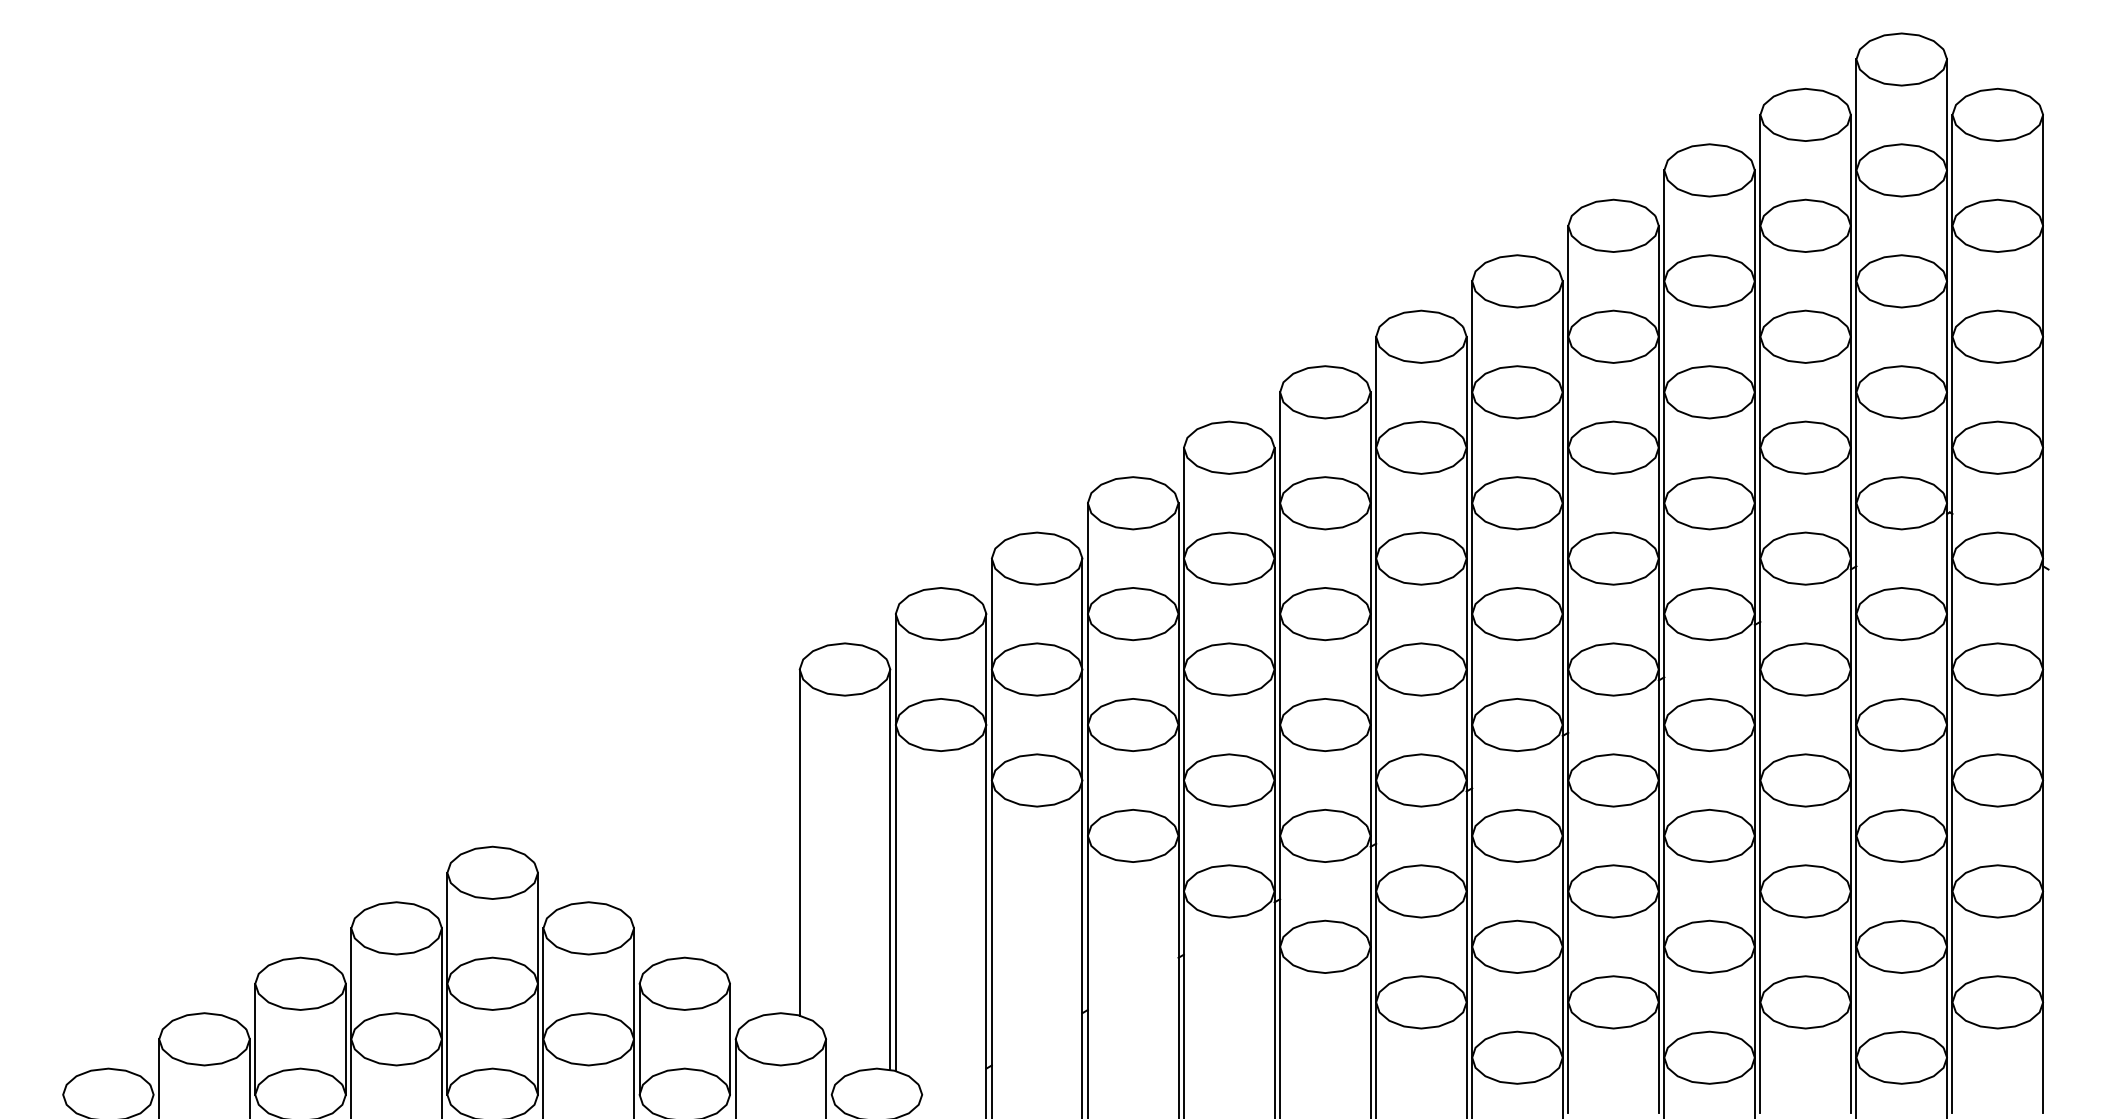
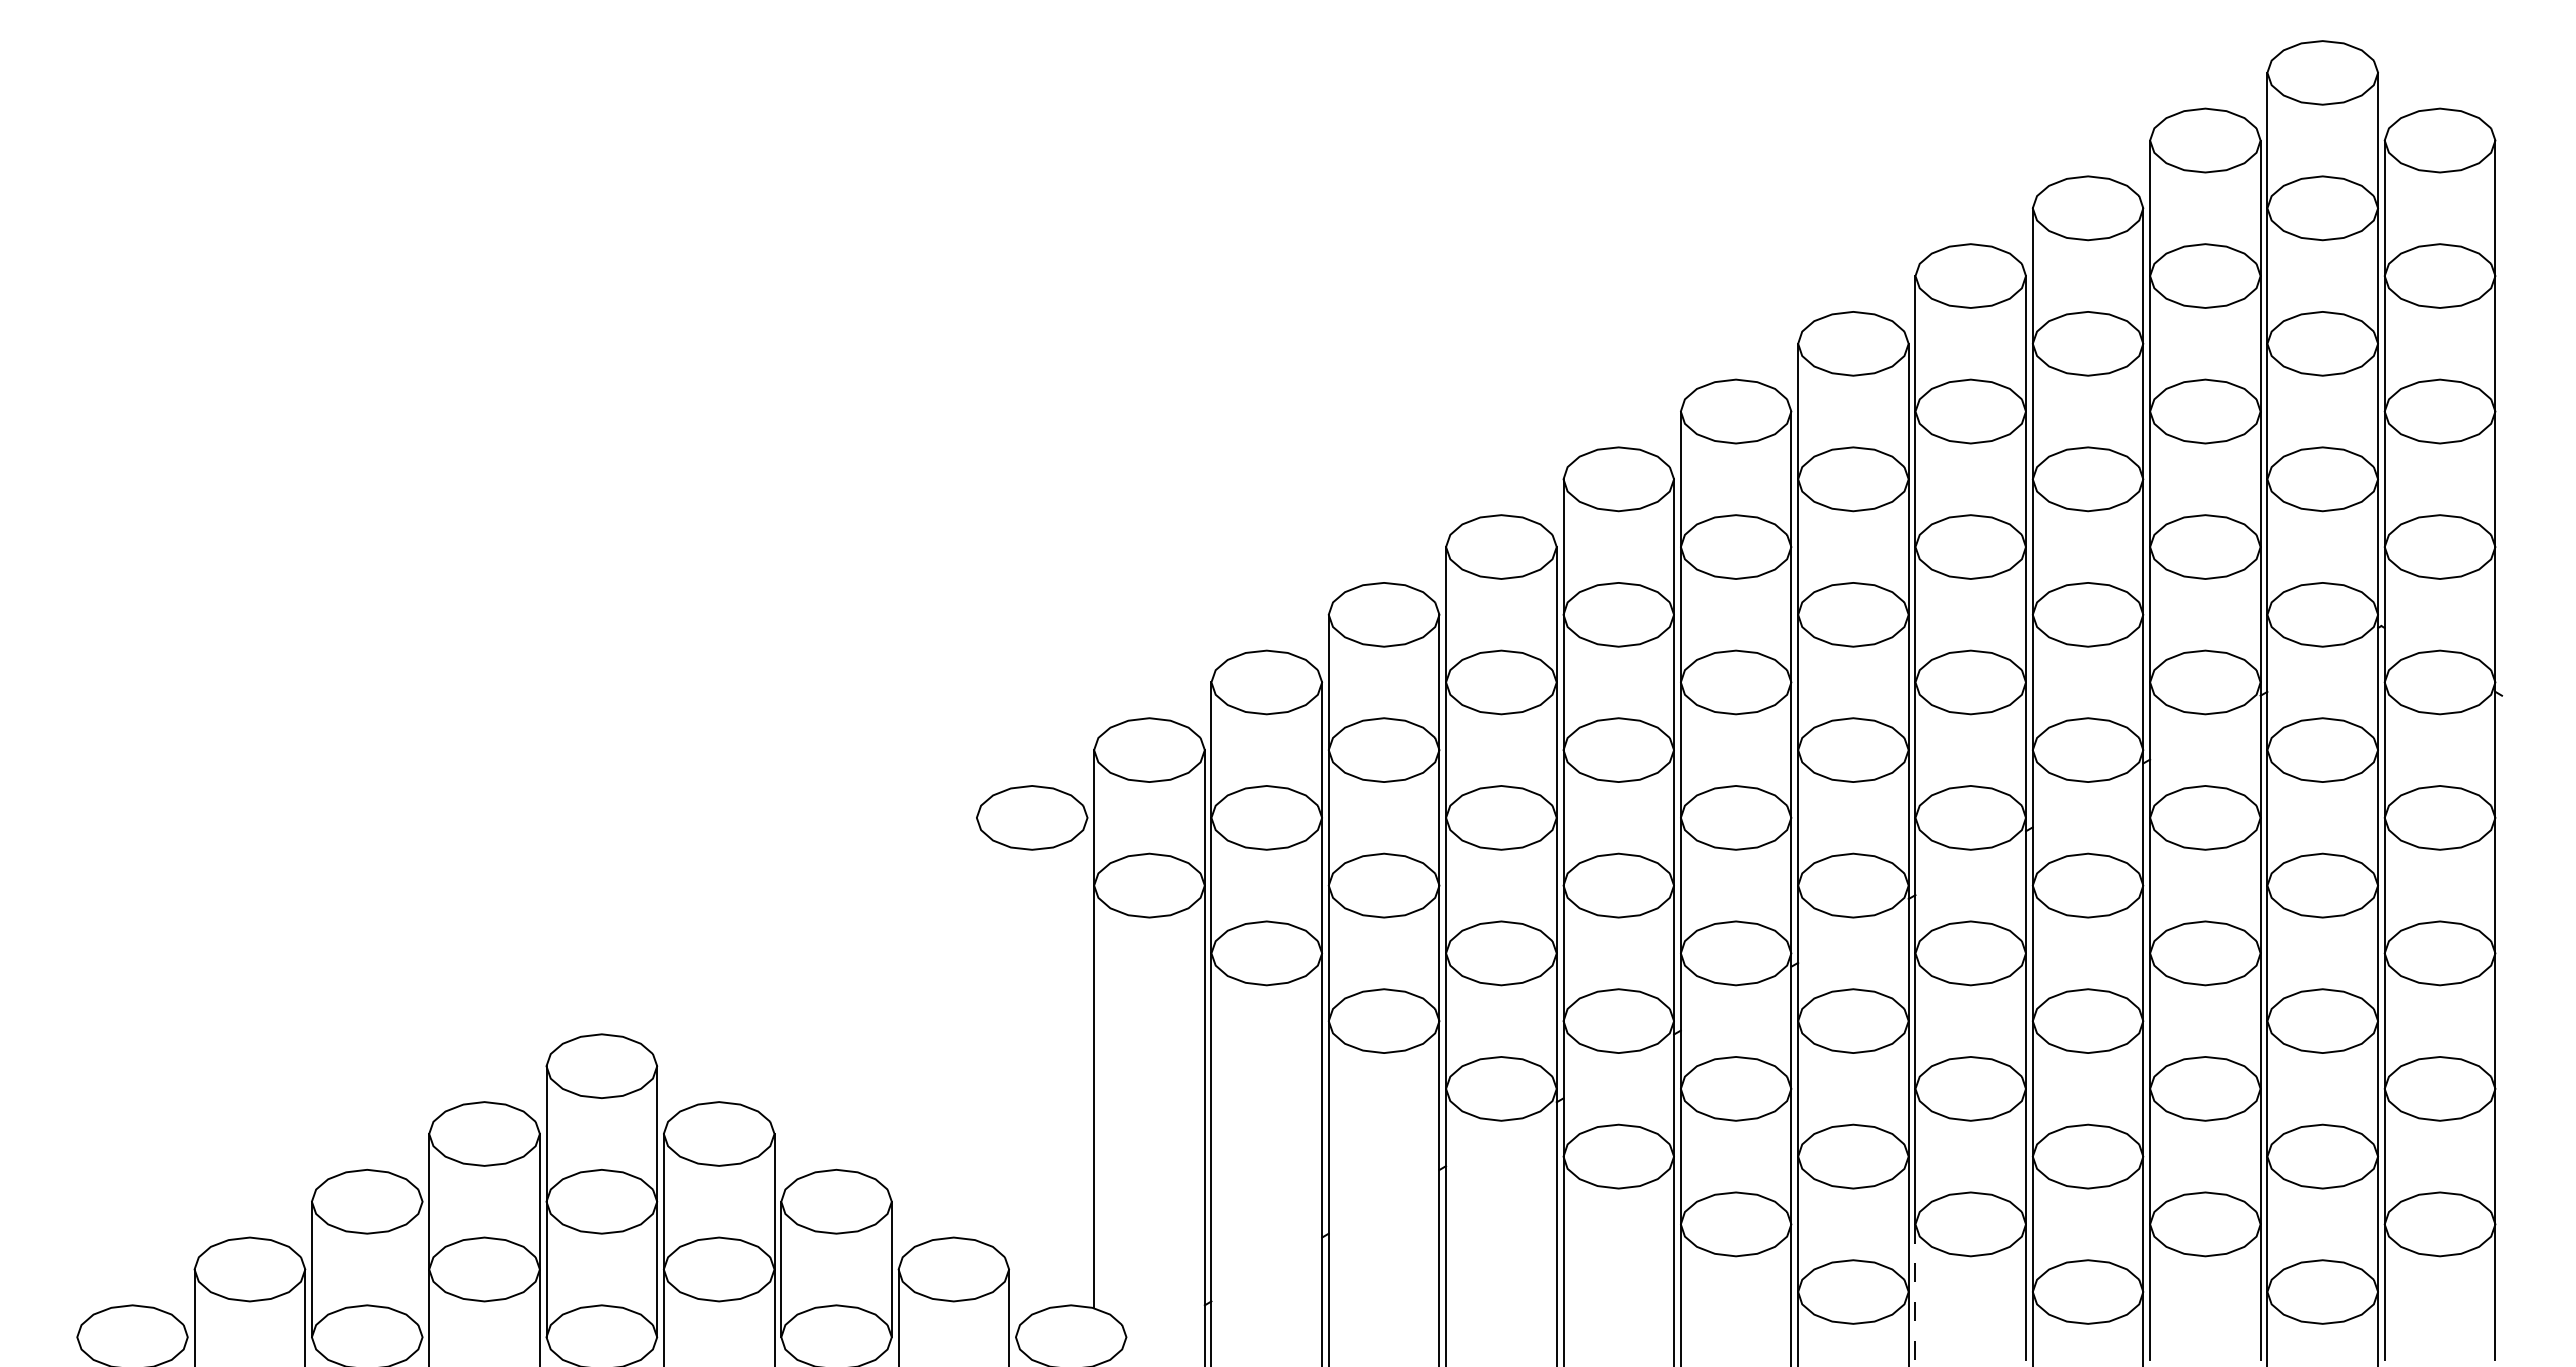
line: (799, 841) -> (976, 1028), removed
line: (890, 869) -> (1087, 1061), removed
line: (345, 1039) -> (422, 1269), removed
line: (1568, 1058) -> (1915, 1292), solid -> dashed

